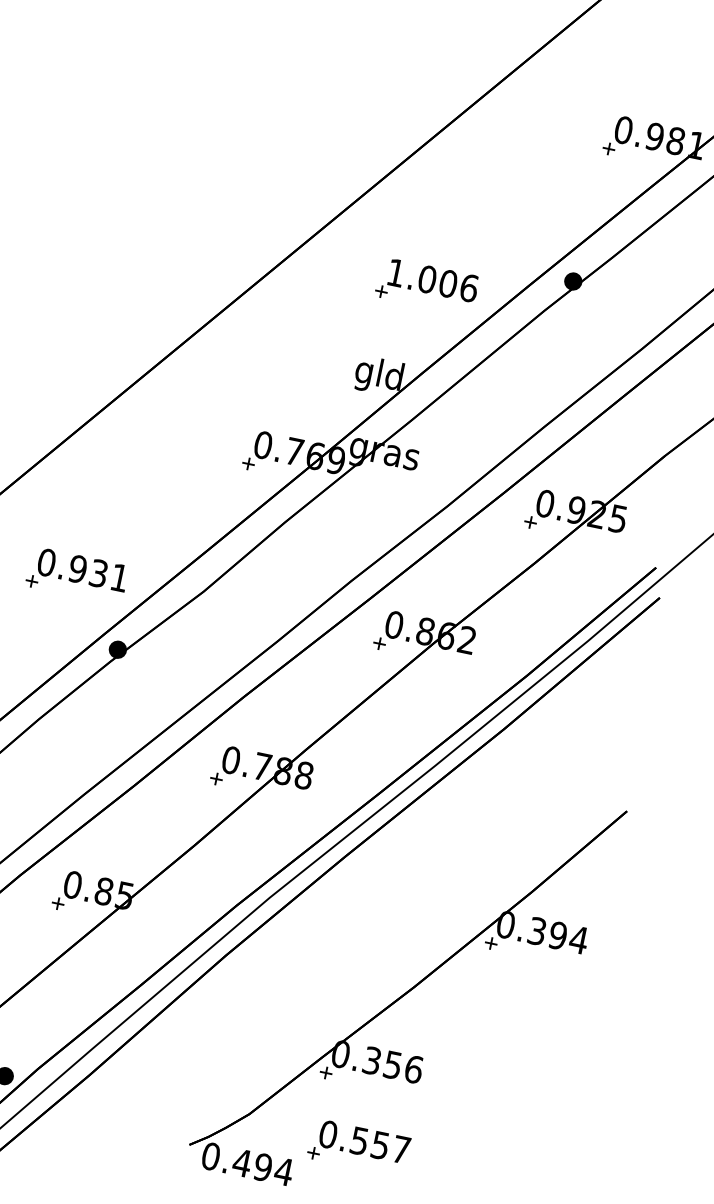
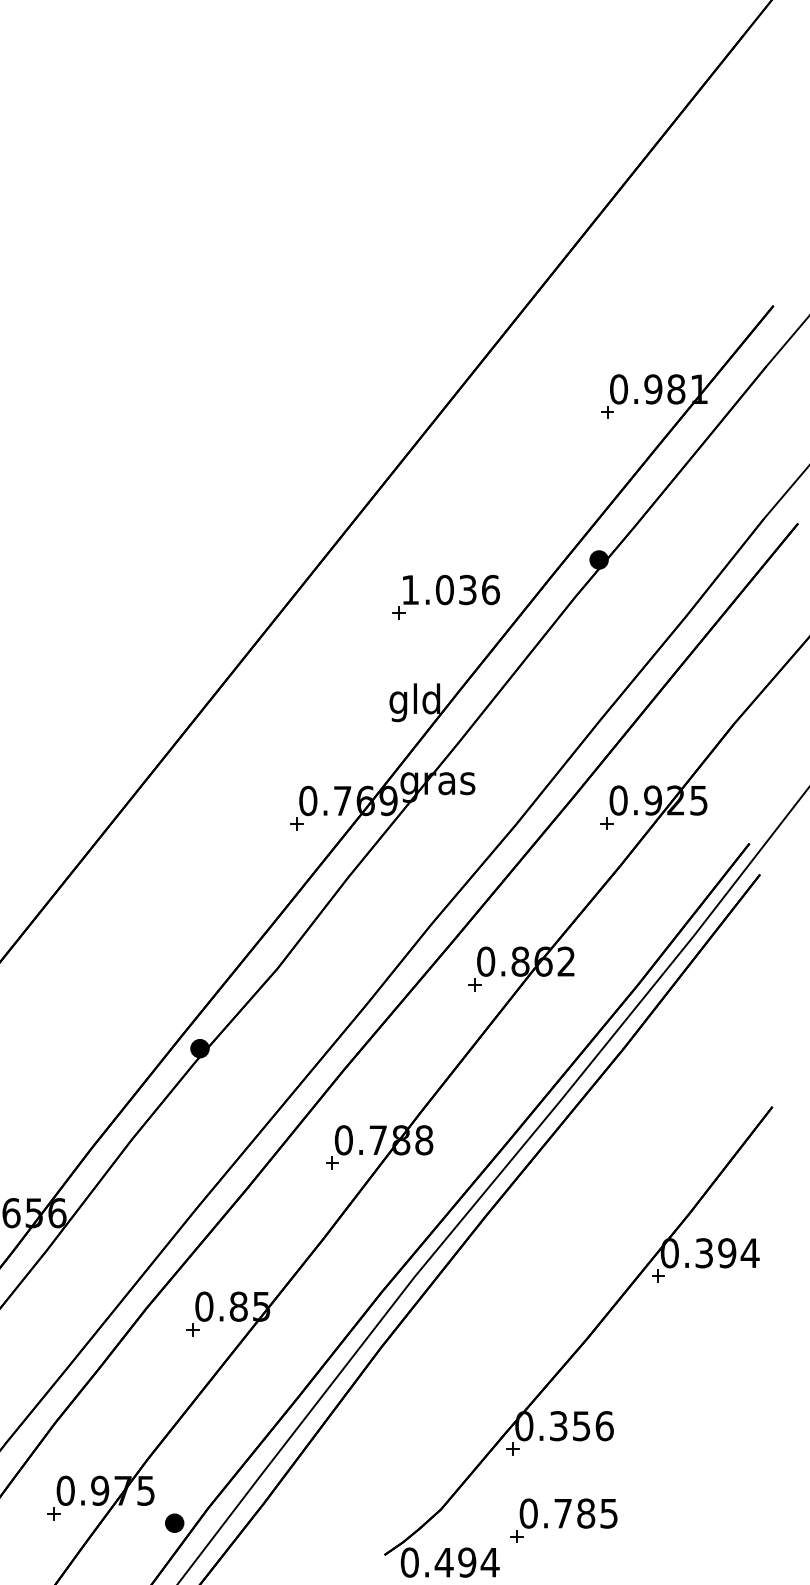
text: (447, 284) -> (467, 590), 1.006 -> 1.036
part: (76, 575) -> (140, 979), removed
text: (379, 1145) -> (585, 1513), 0.557 -> 0.785

